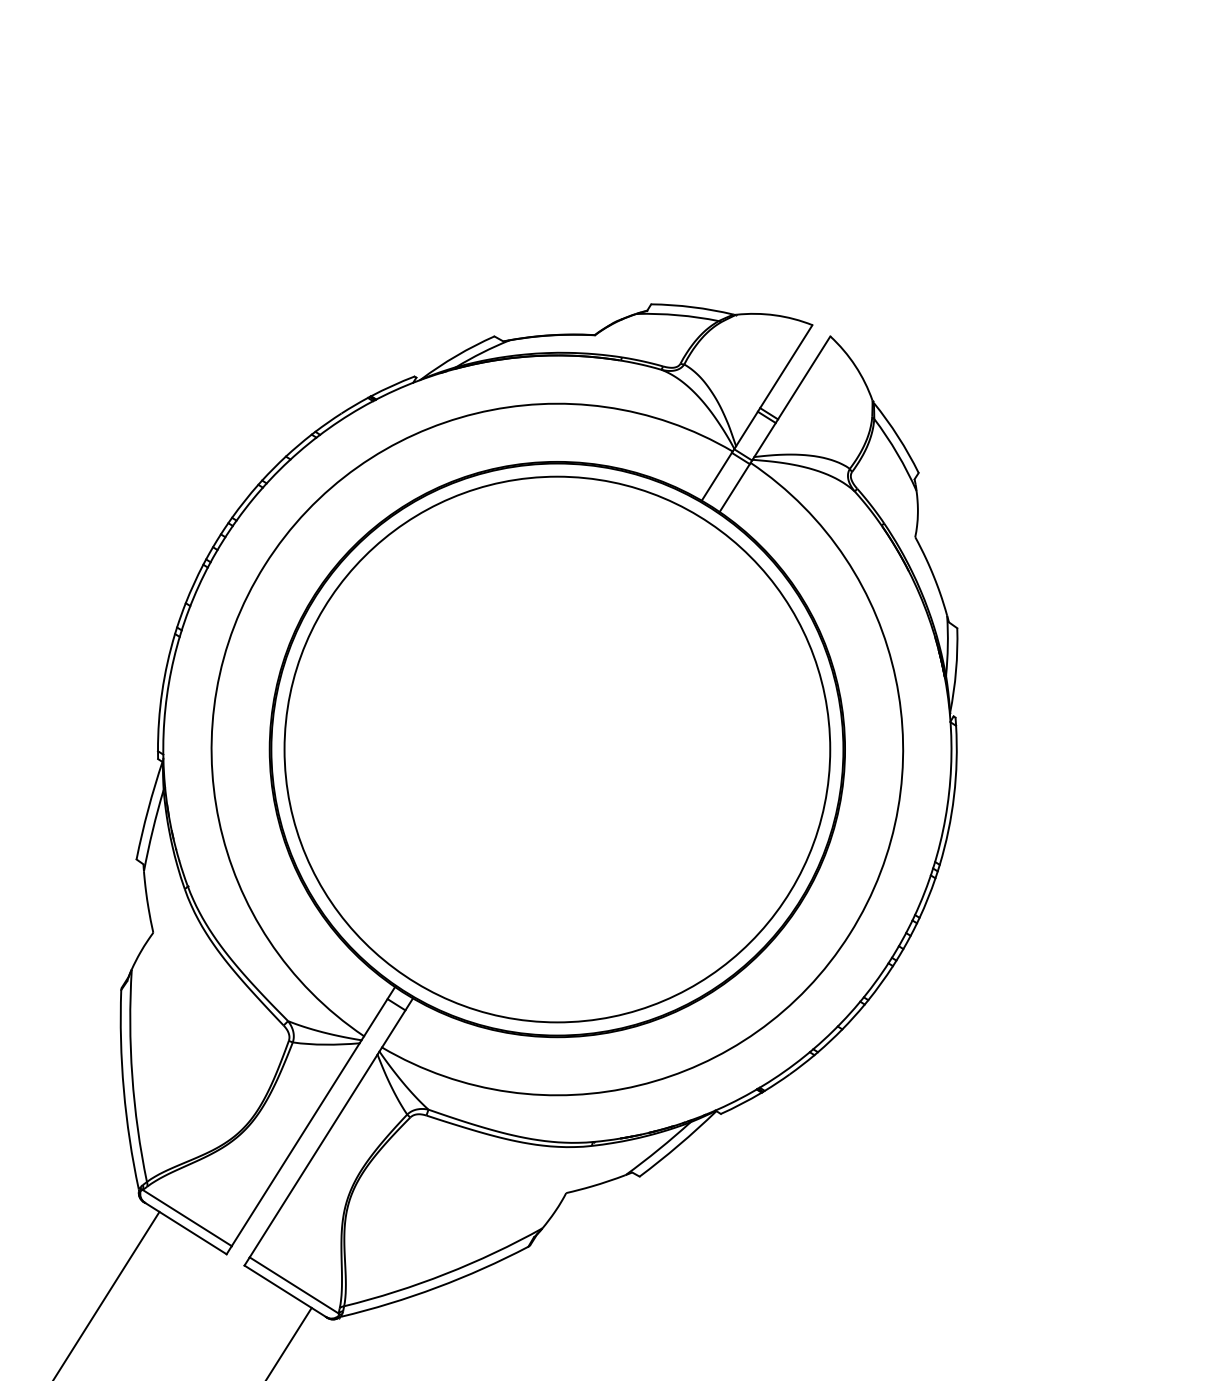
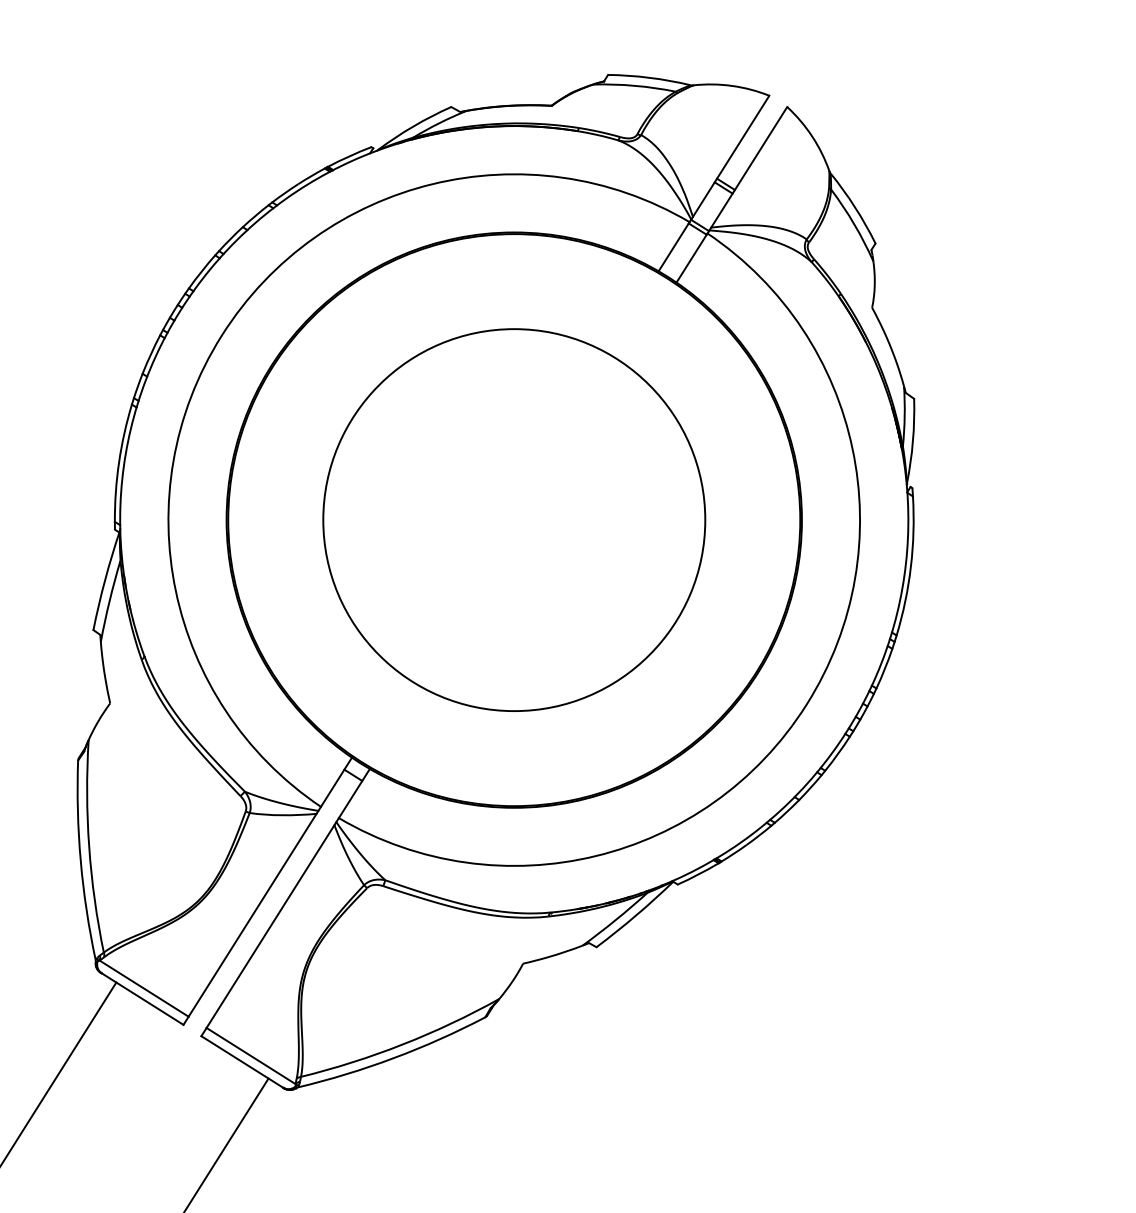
circle: (557, 749) -> (514, 520), size x0.7

